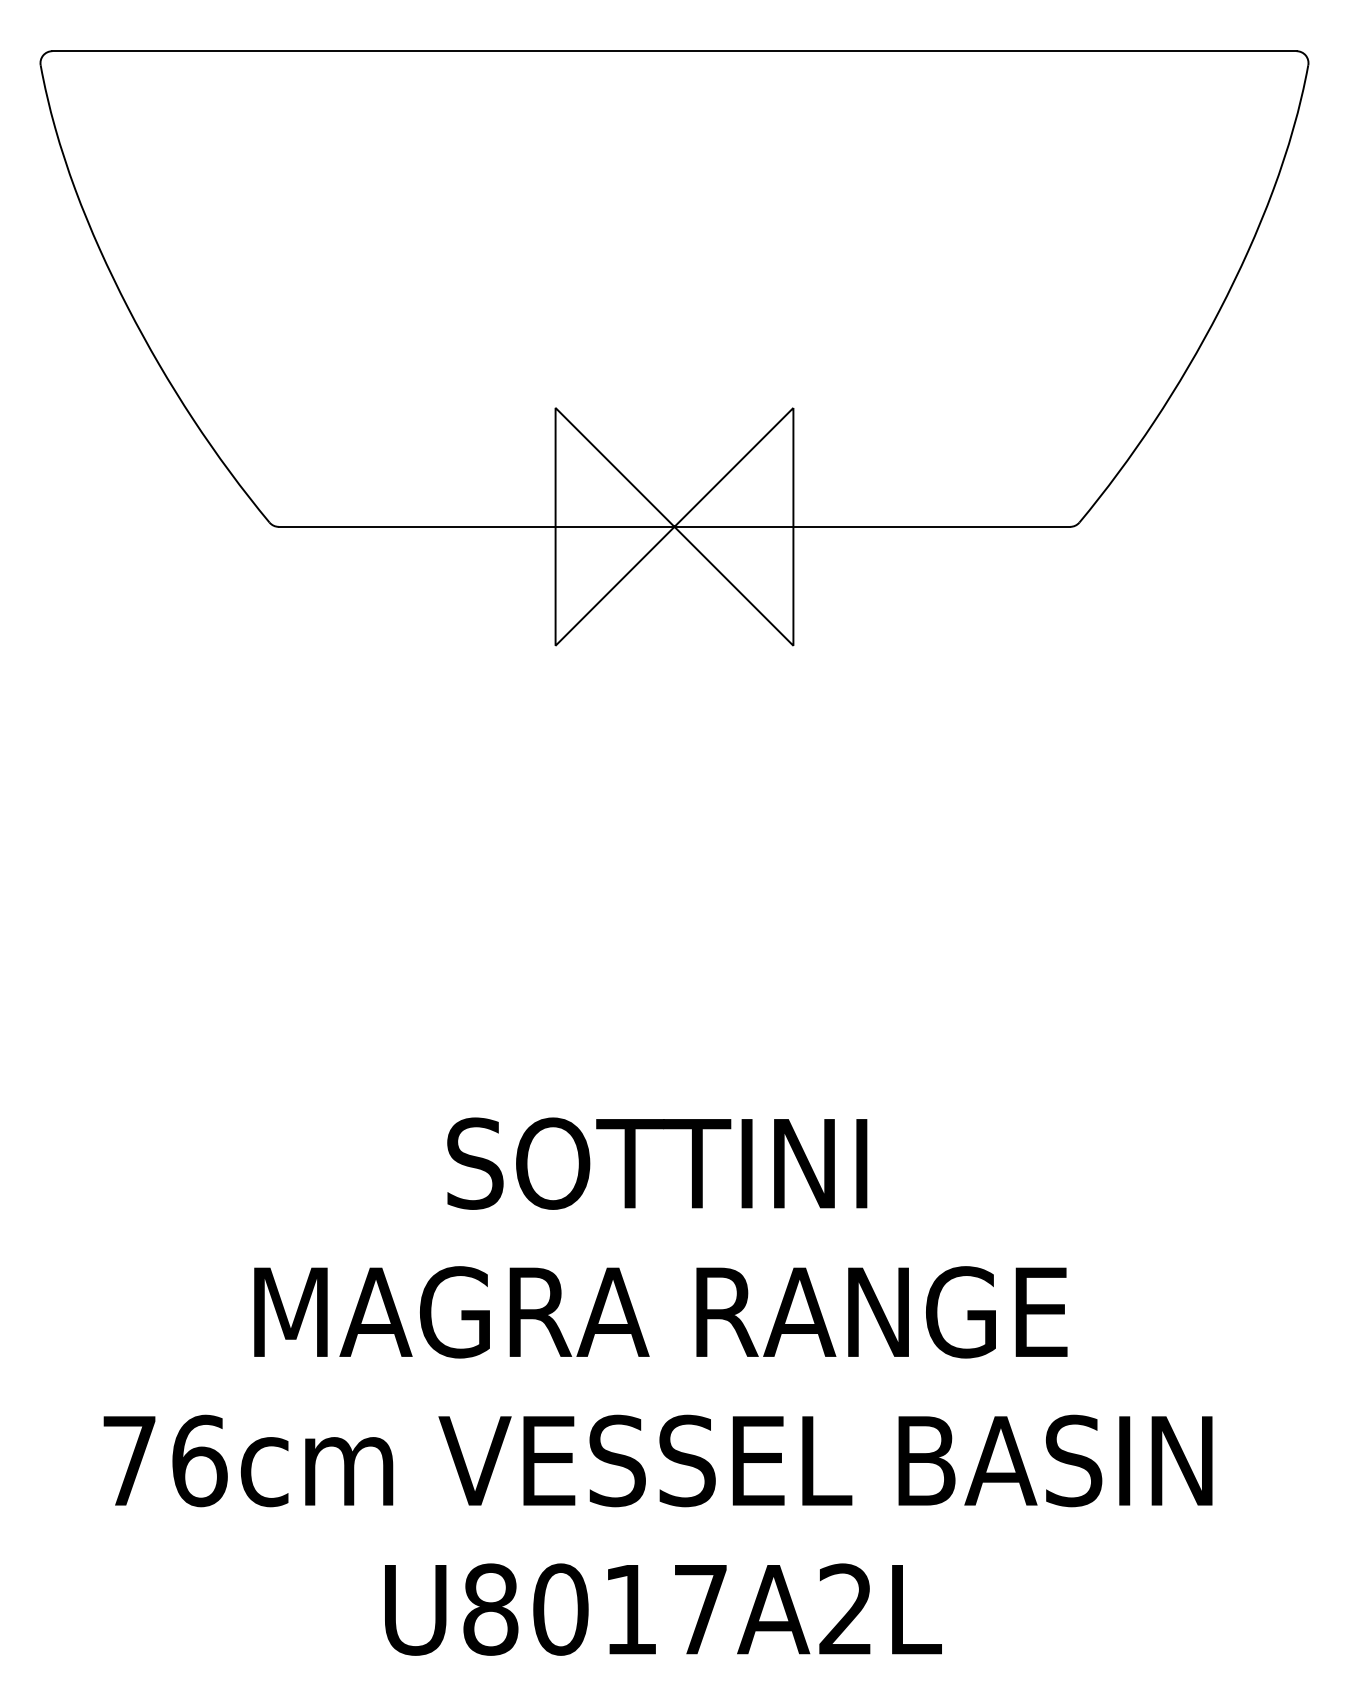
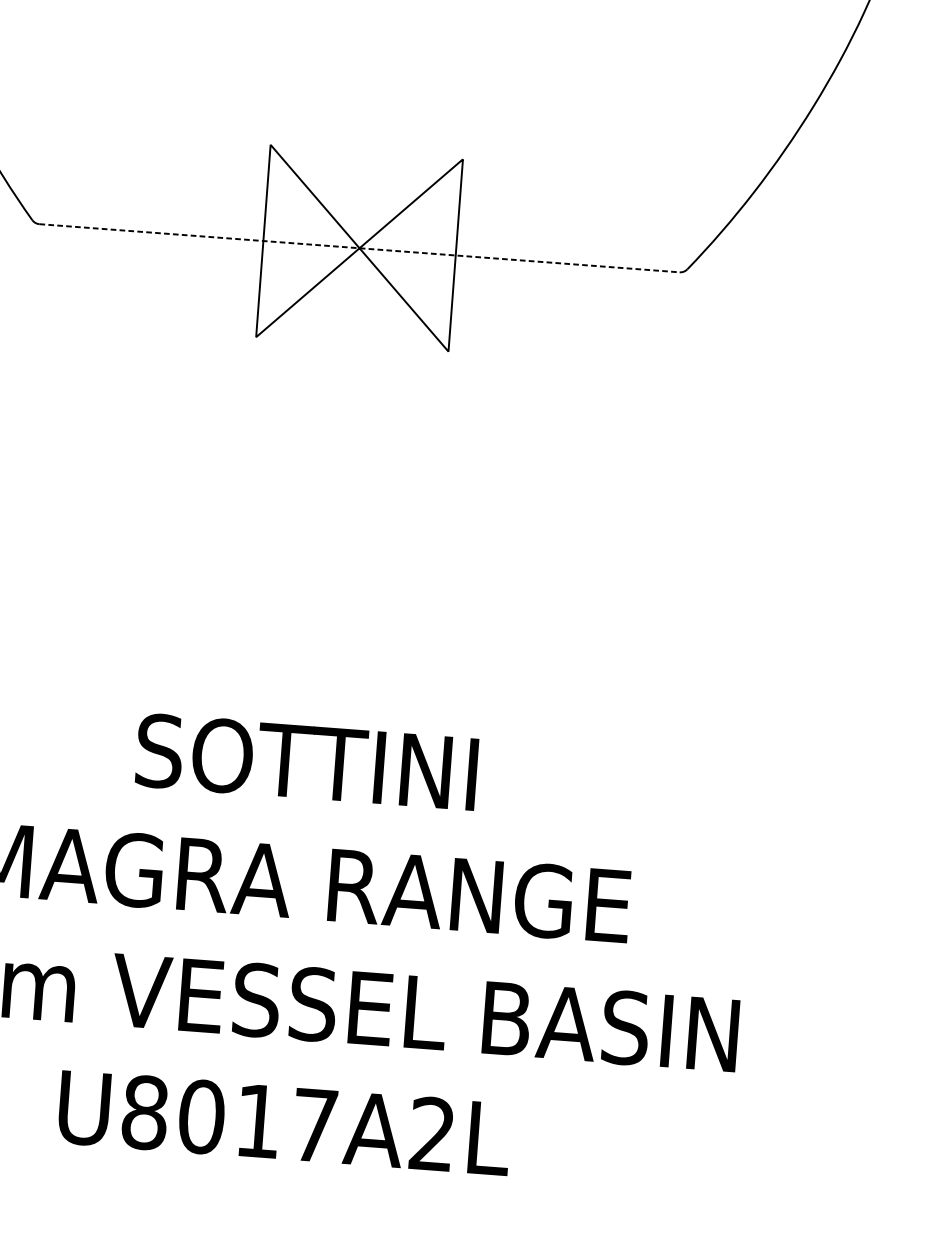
line: (674, 526) -> (359, 247), solid -> dashed

